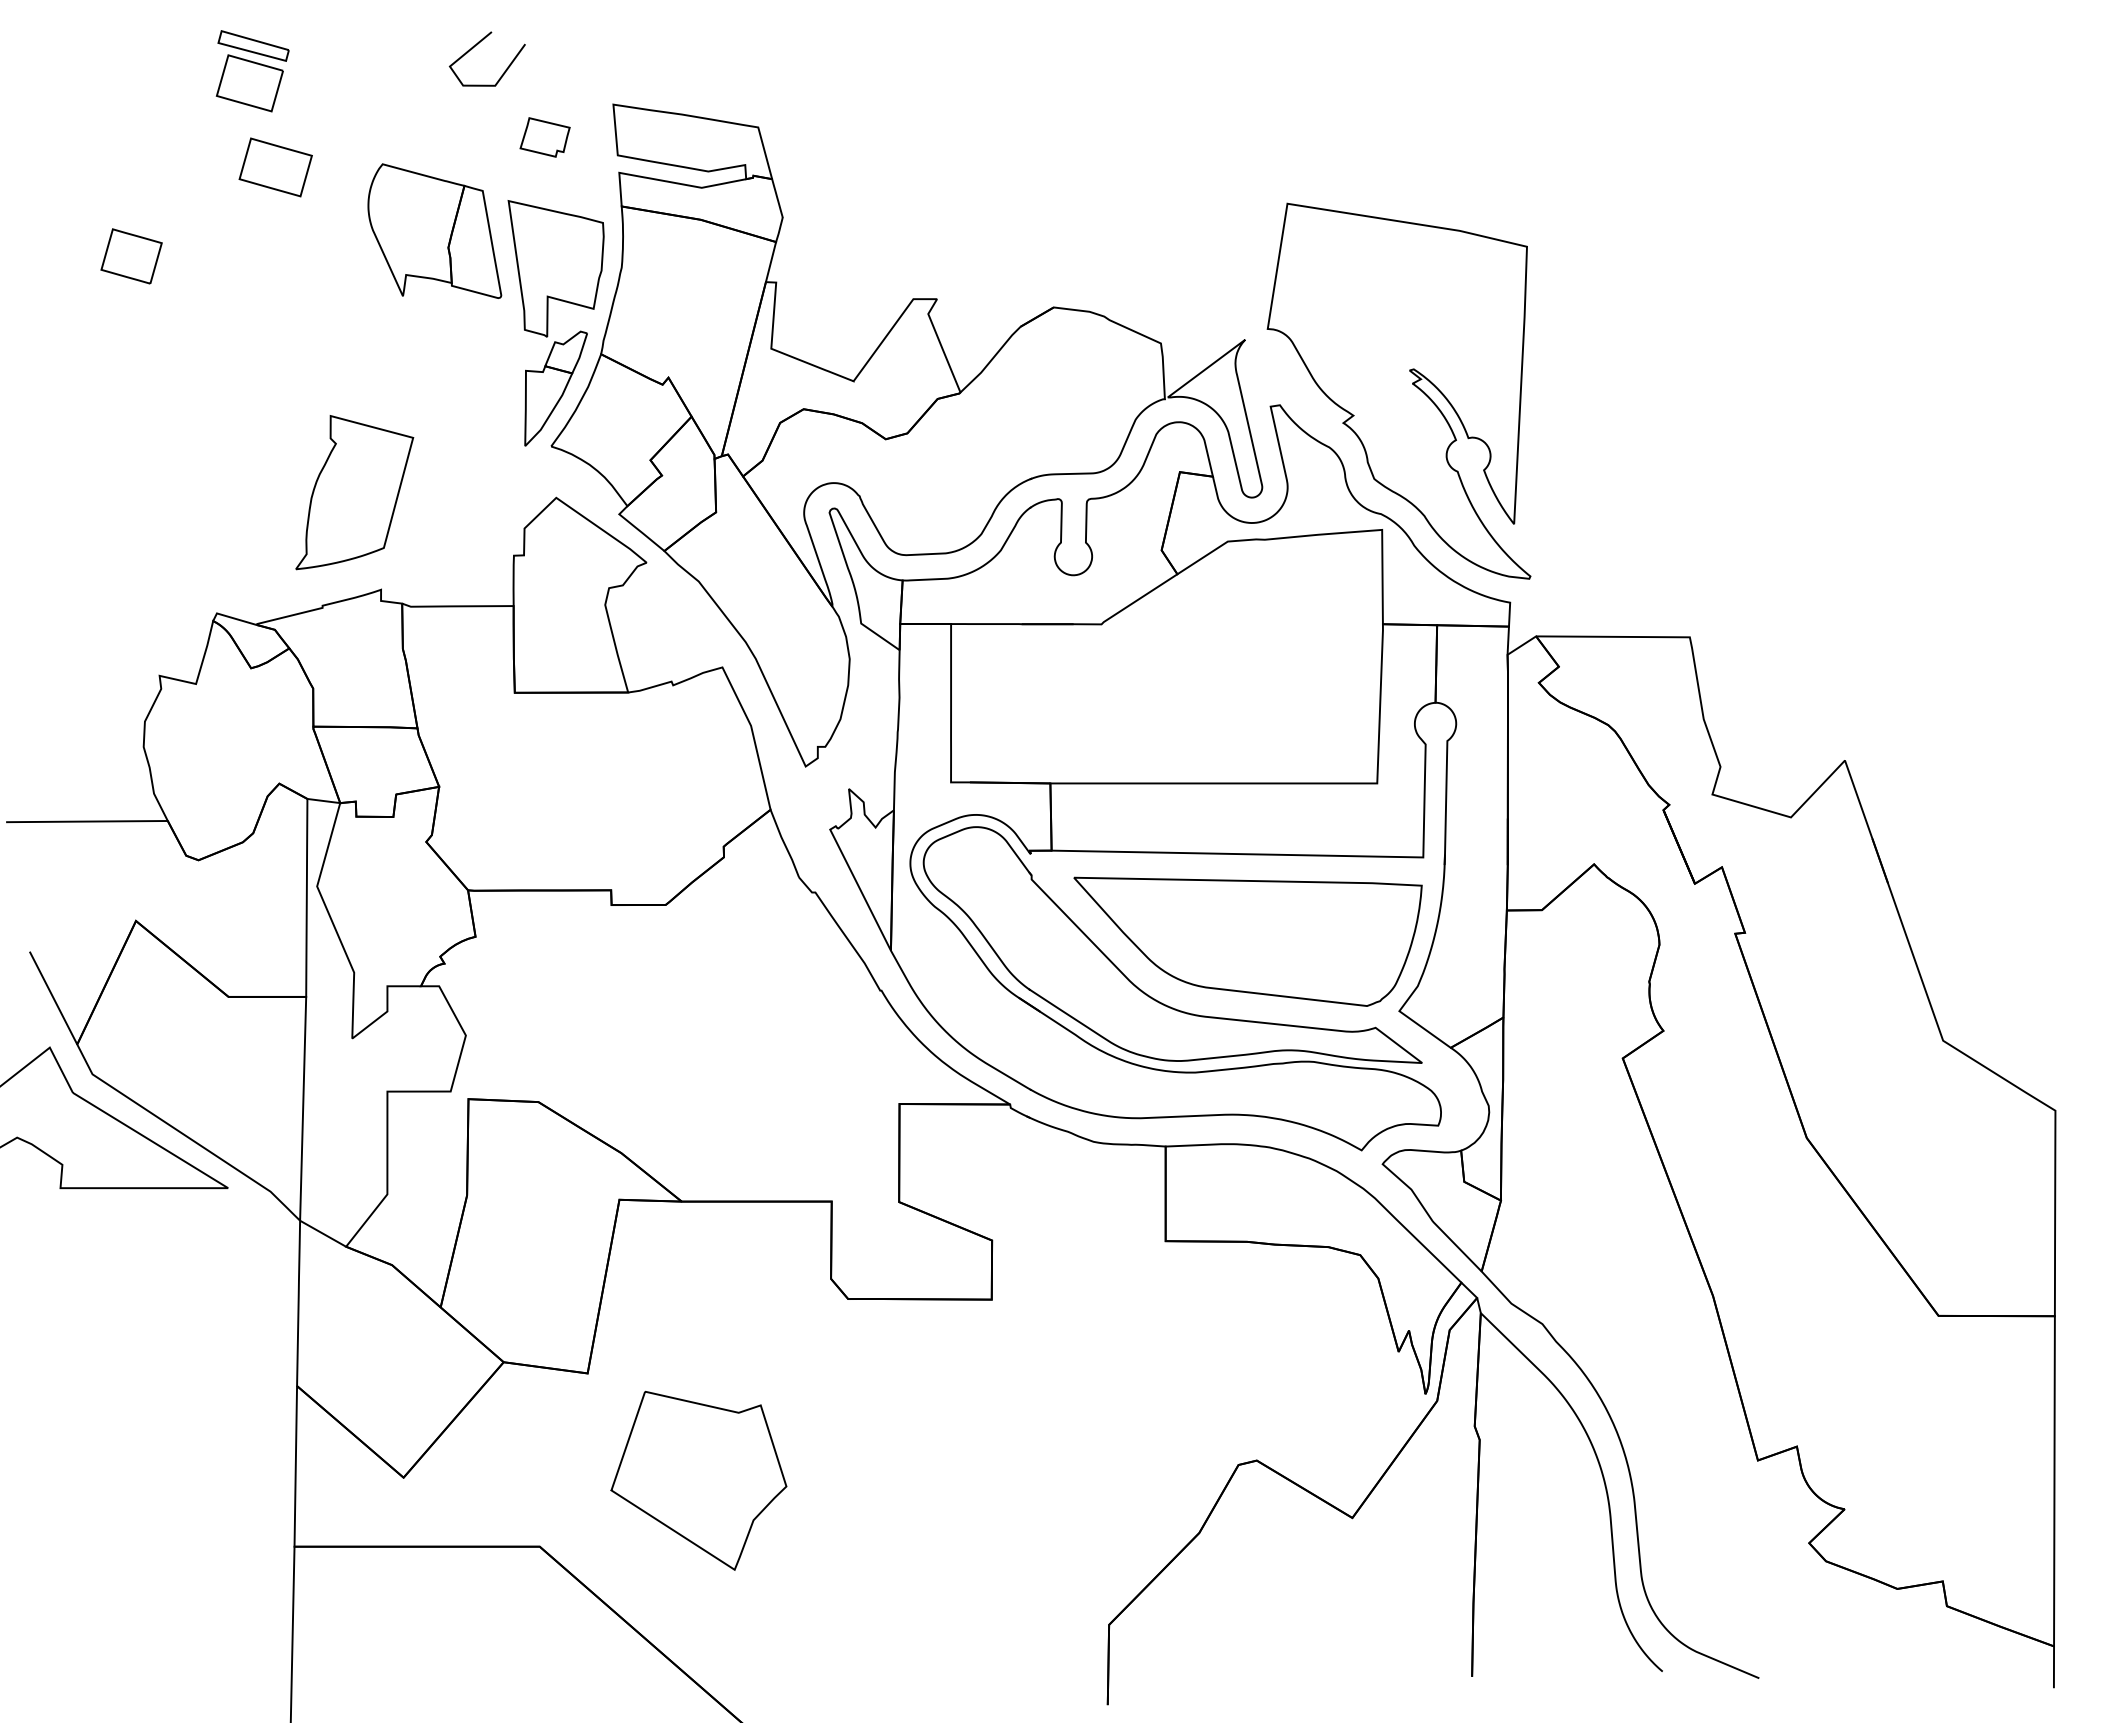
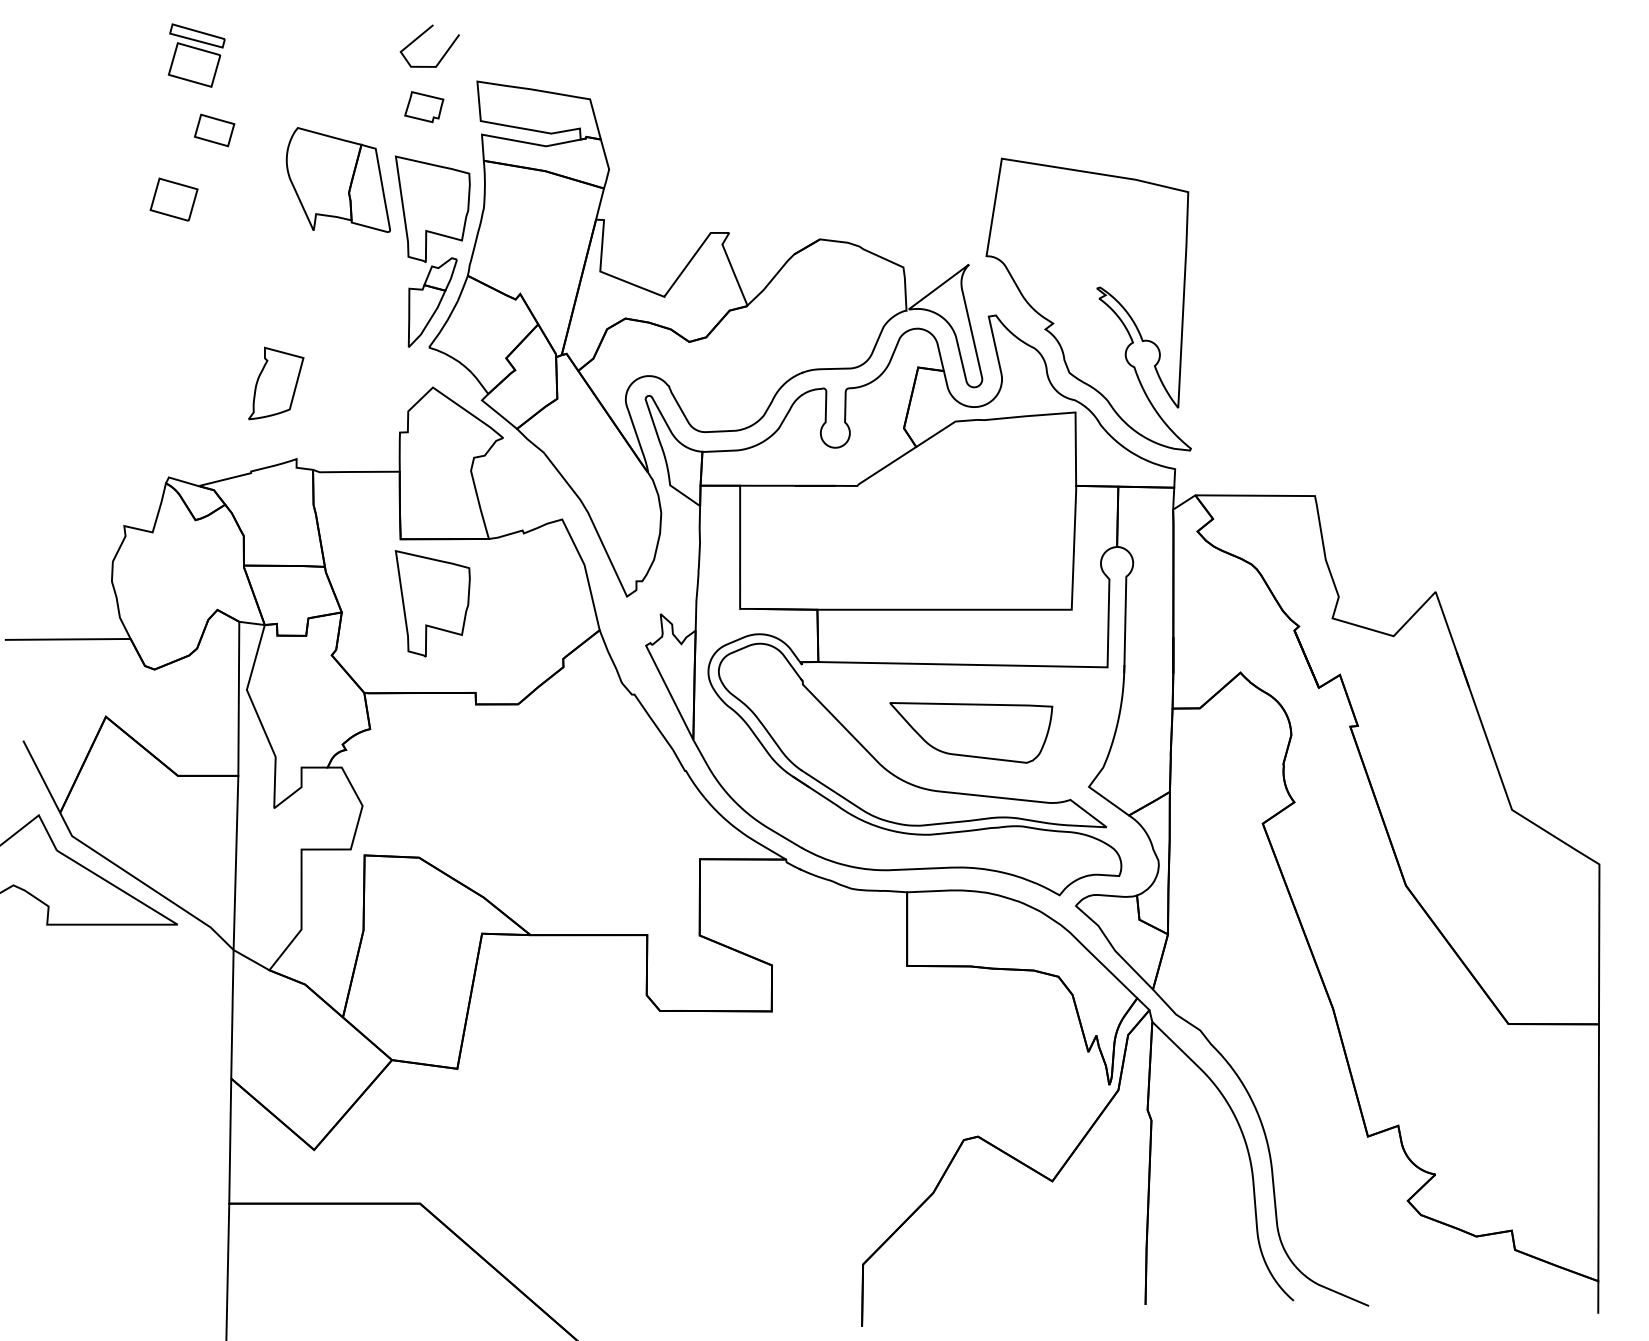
curve: (477, 45) -> (422, 35), moved
part: (275, 167) -> (214, 130), size x0.7
part: (131, 256) -> (174, 199), moved
part: (354, 492) -> (275, 383), size x0.6
part: (555, 775) -> (432, 603), added
part: (1247, 941) -> (970, 732), size x0.6
part: (698, 1480) -> (543, 1152), removed

